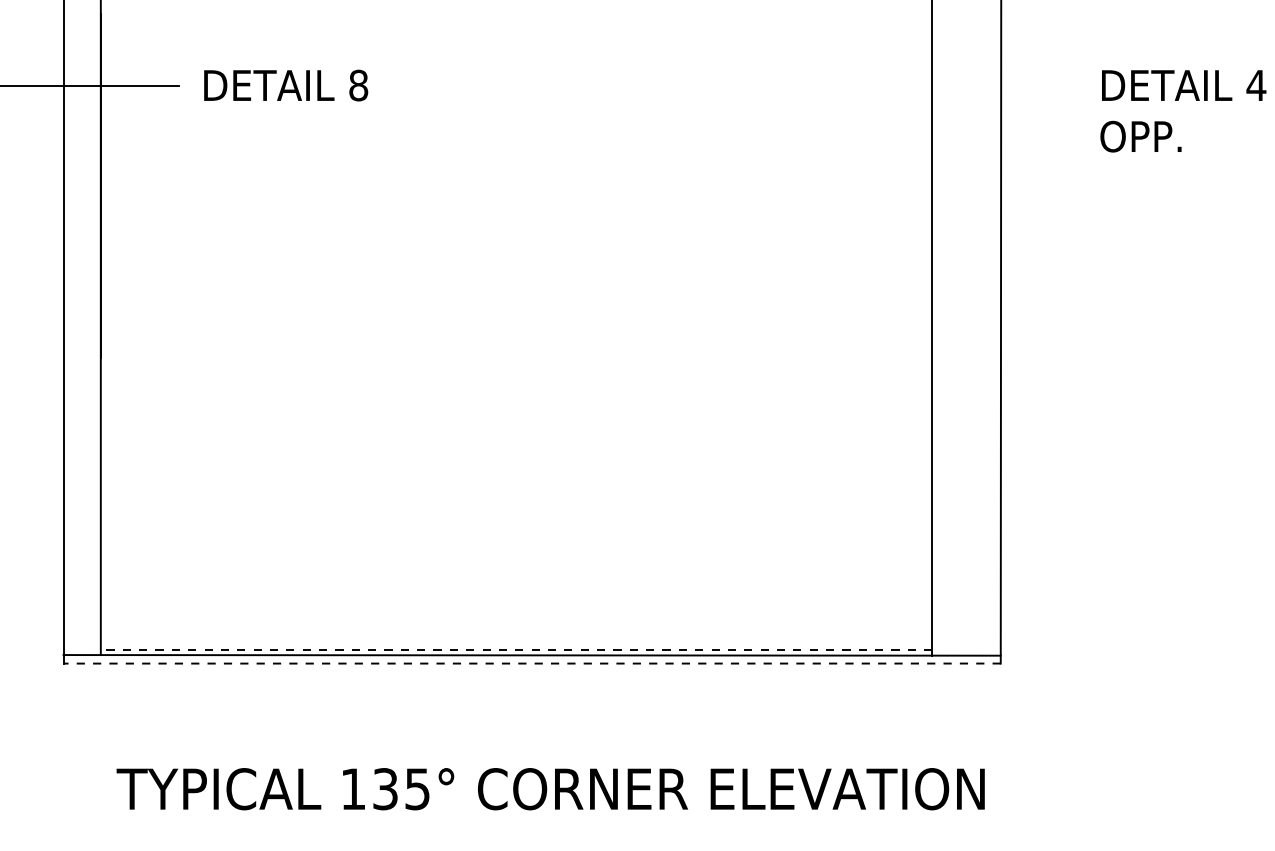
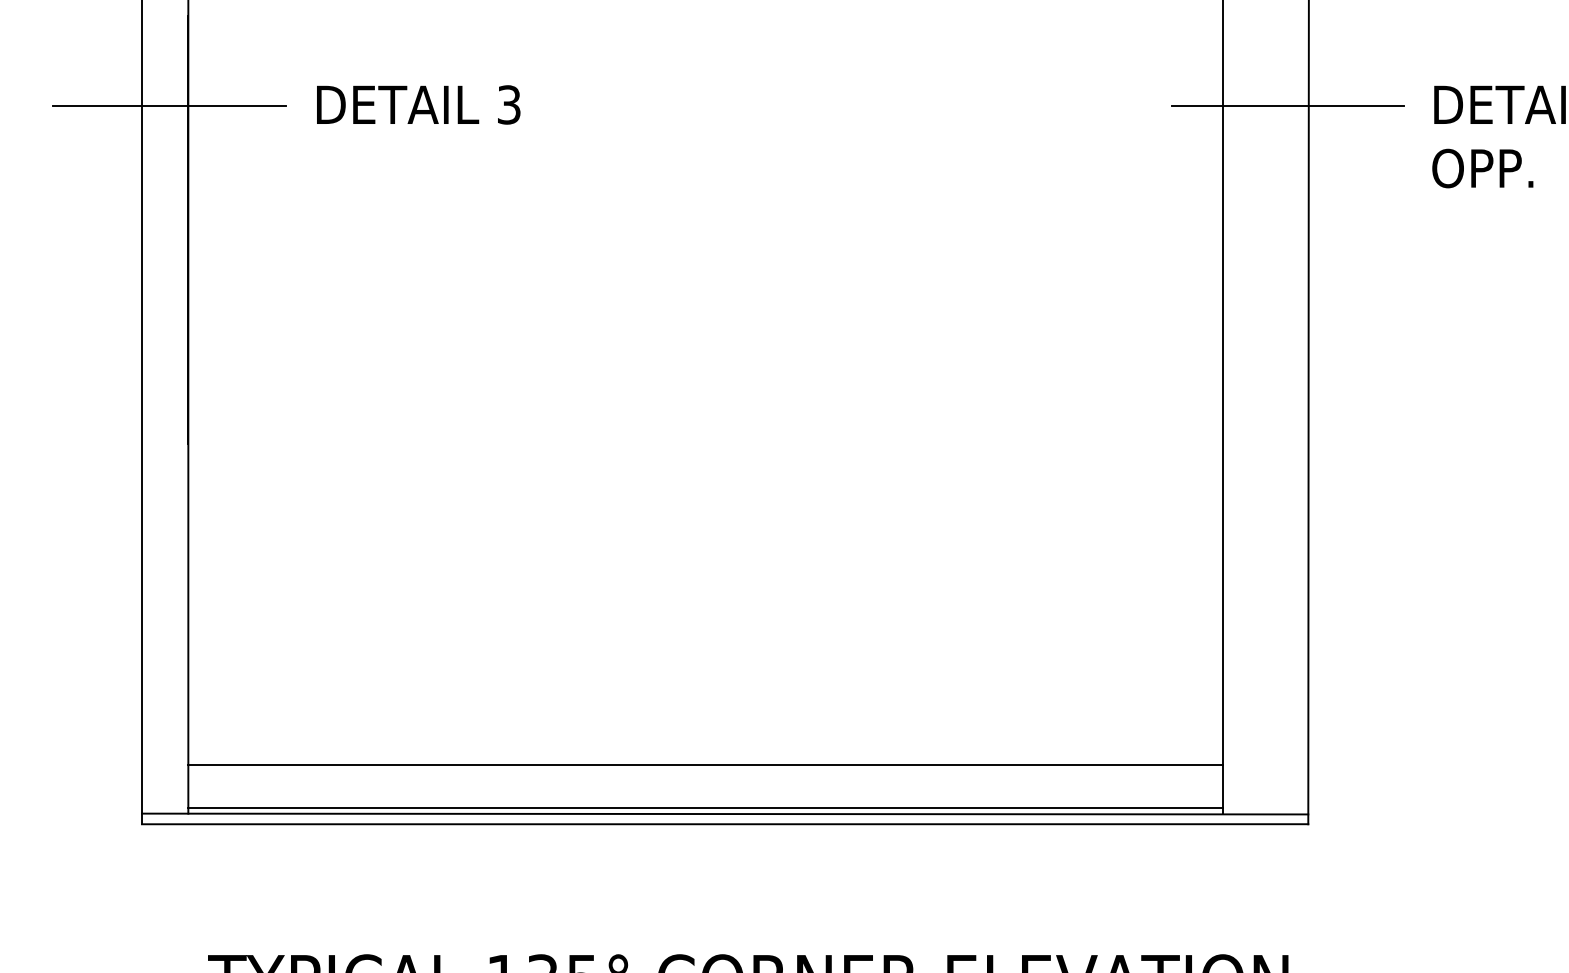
text: (358, 85) -> (509, 104), 8 -> 3
line: (983, 86) -> (1286, 106), added
line: (516, 615) -> (705, 764), added
line: (516, 650) -> (705, 807), dashed -> solid
line: (532, 663) -> (725, 824), dashed -> solid

